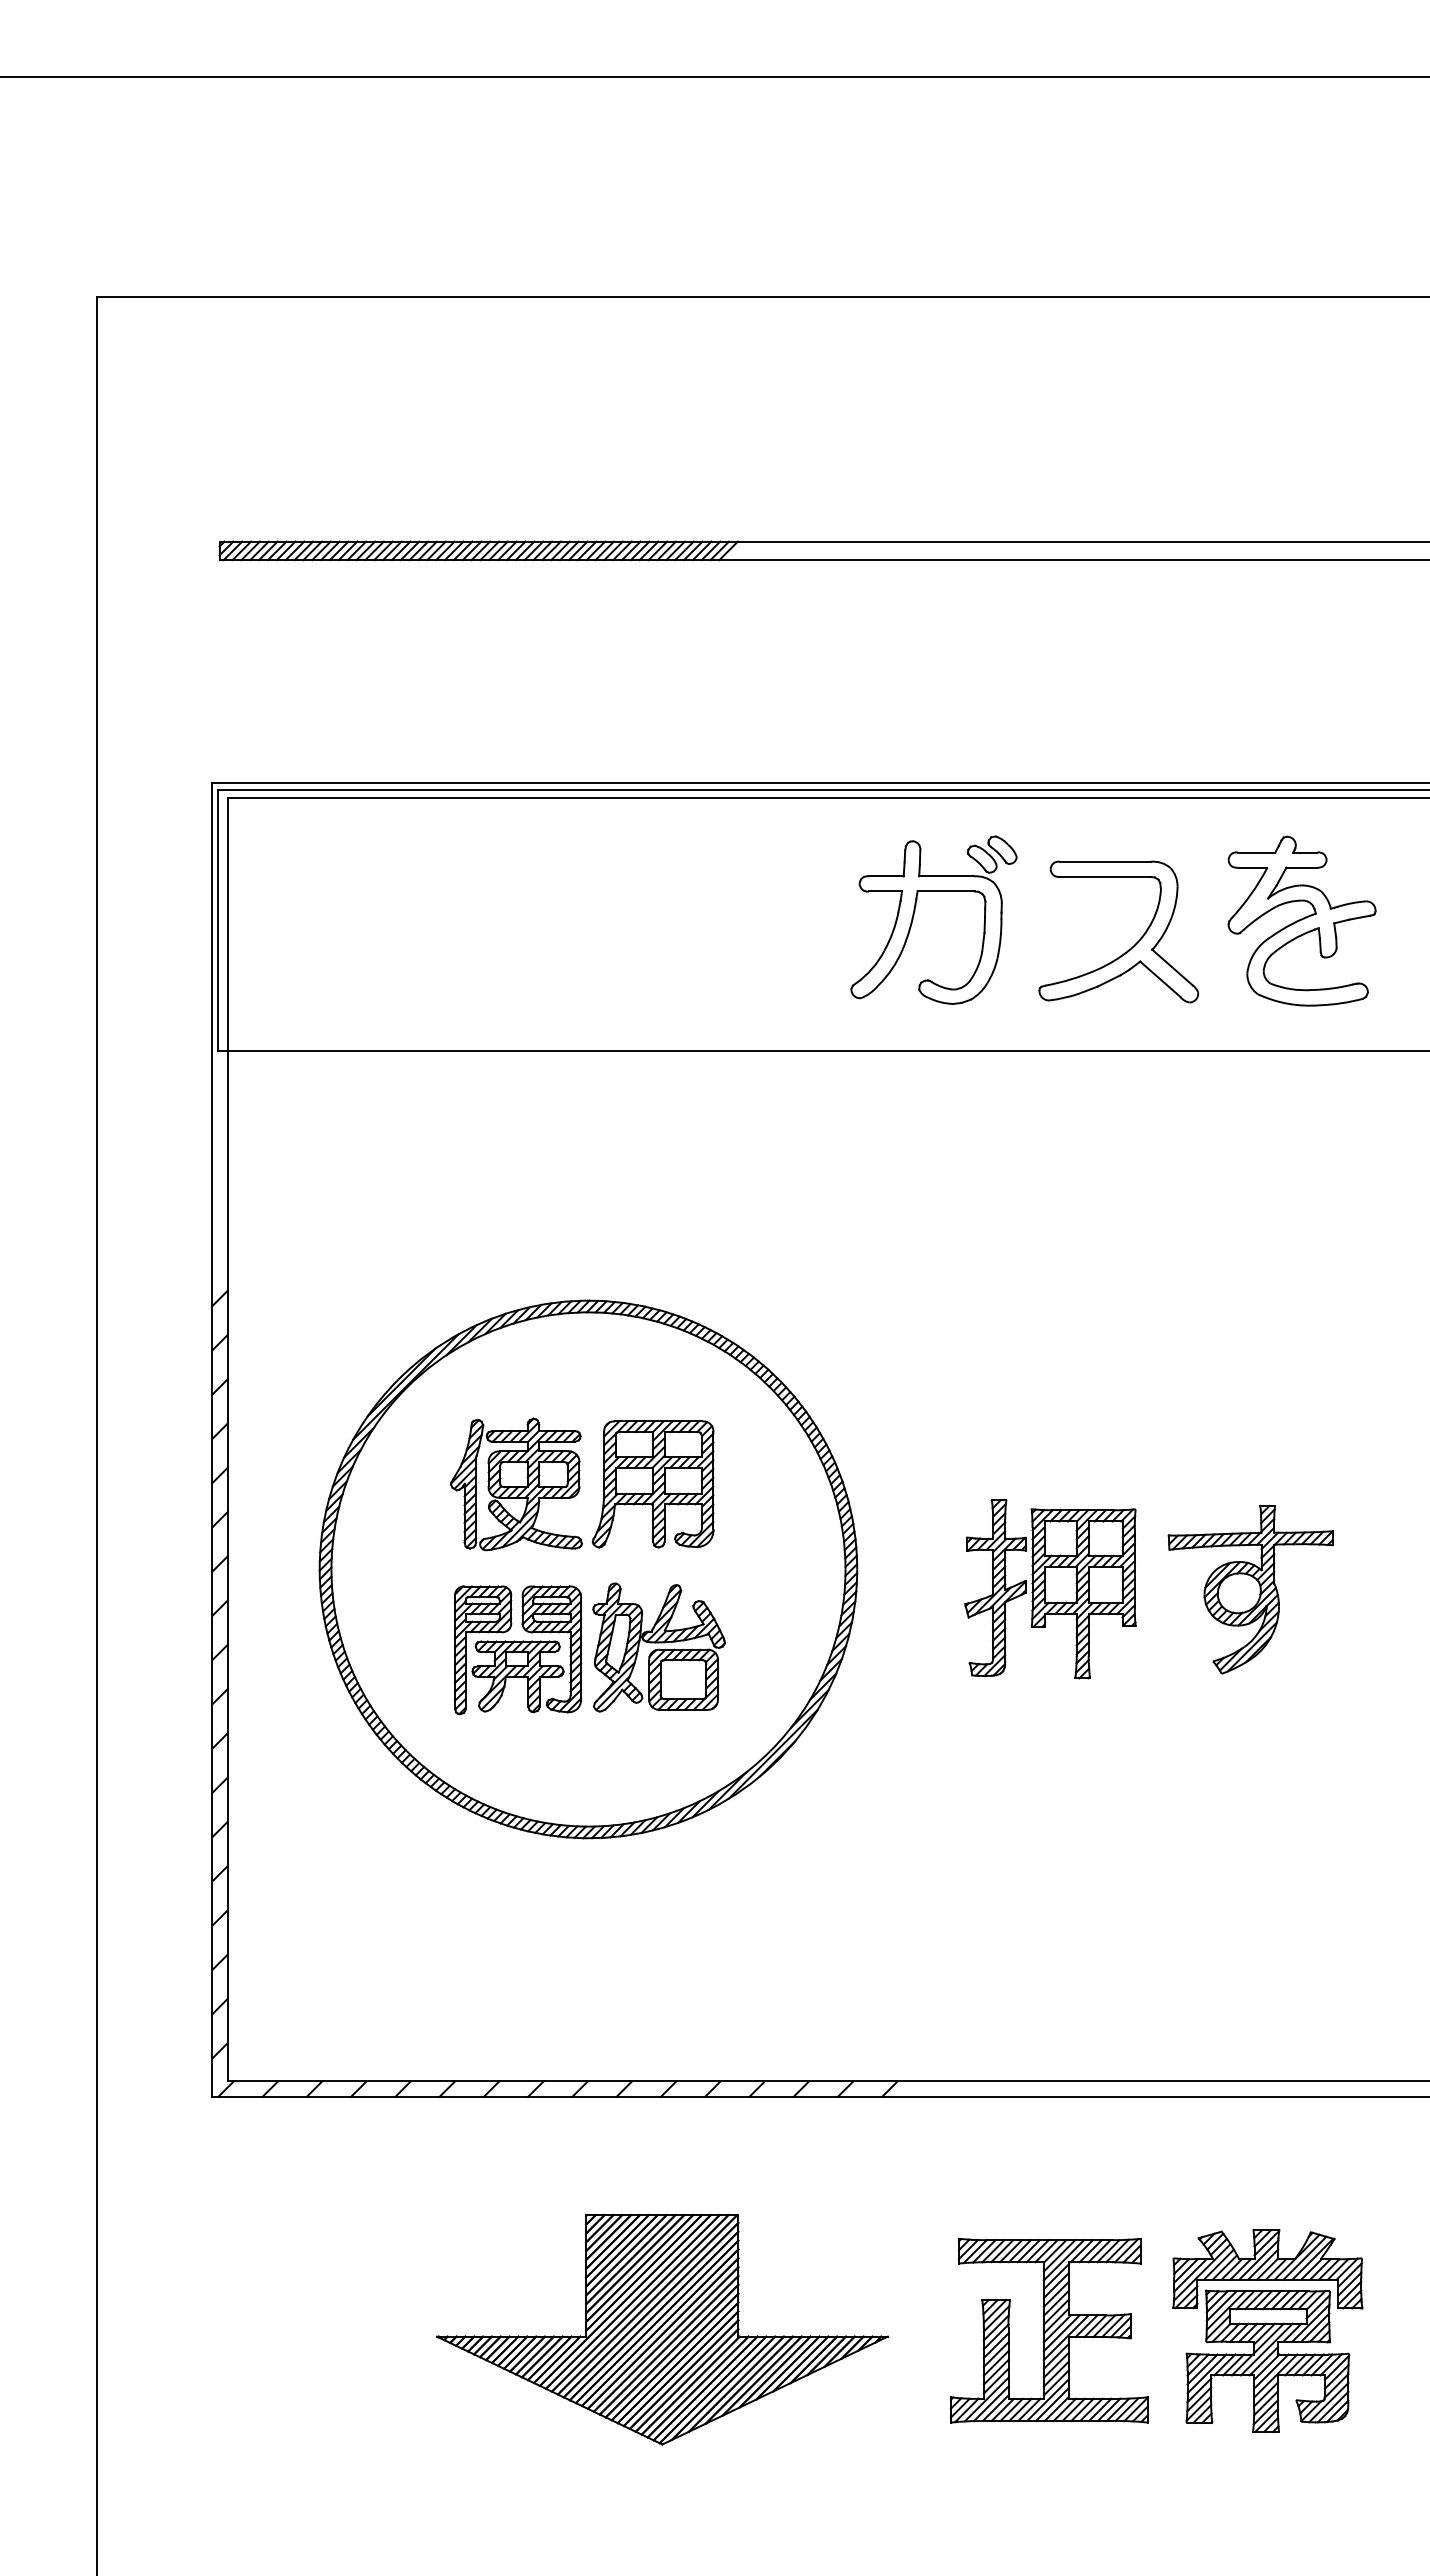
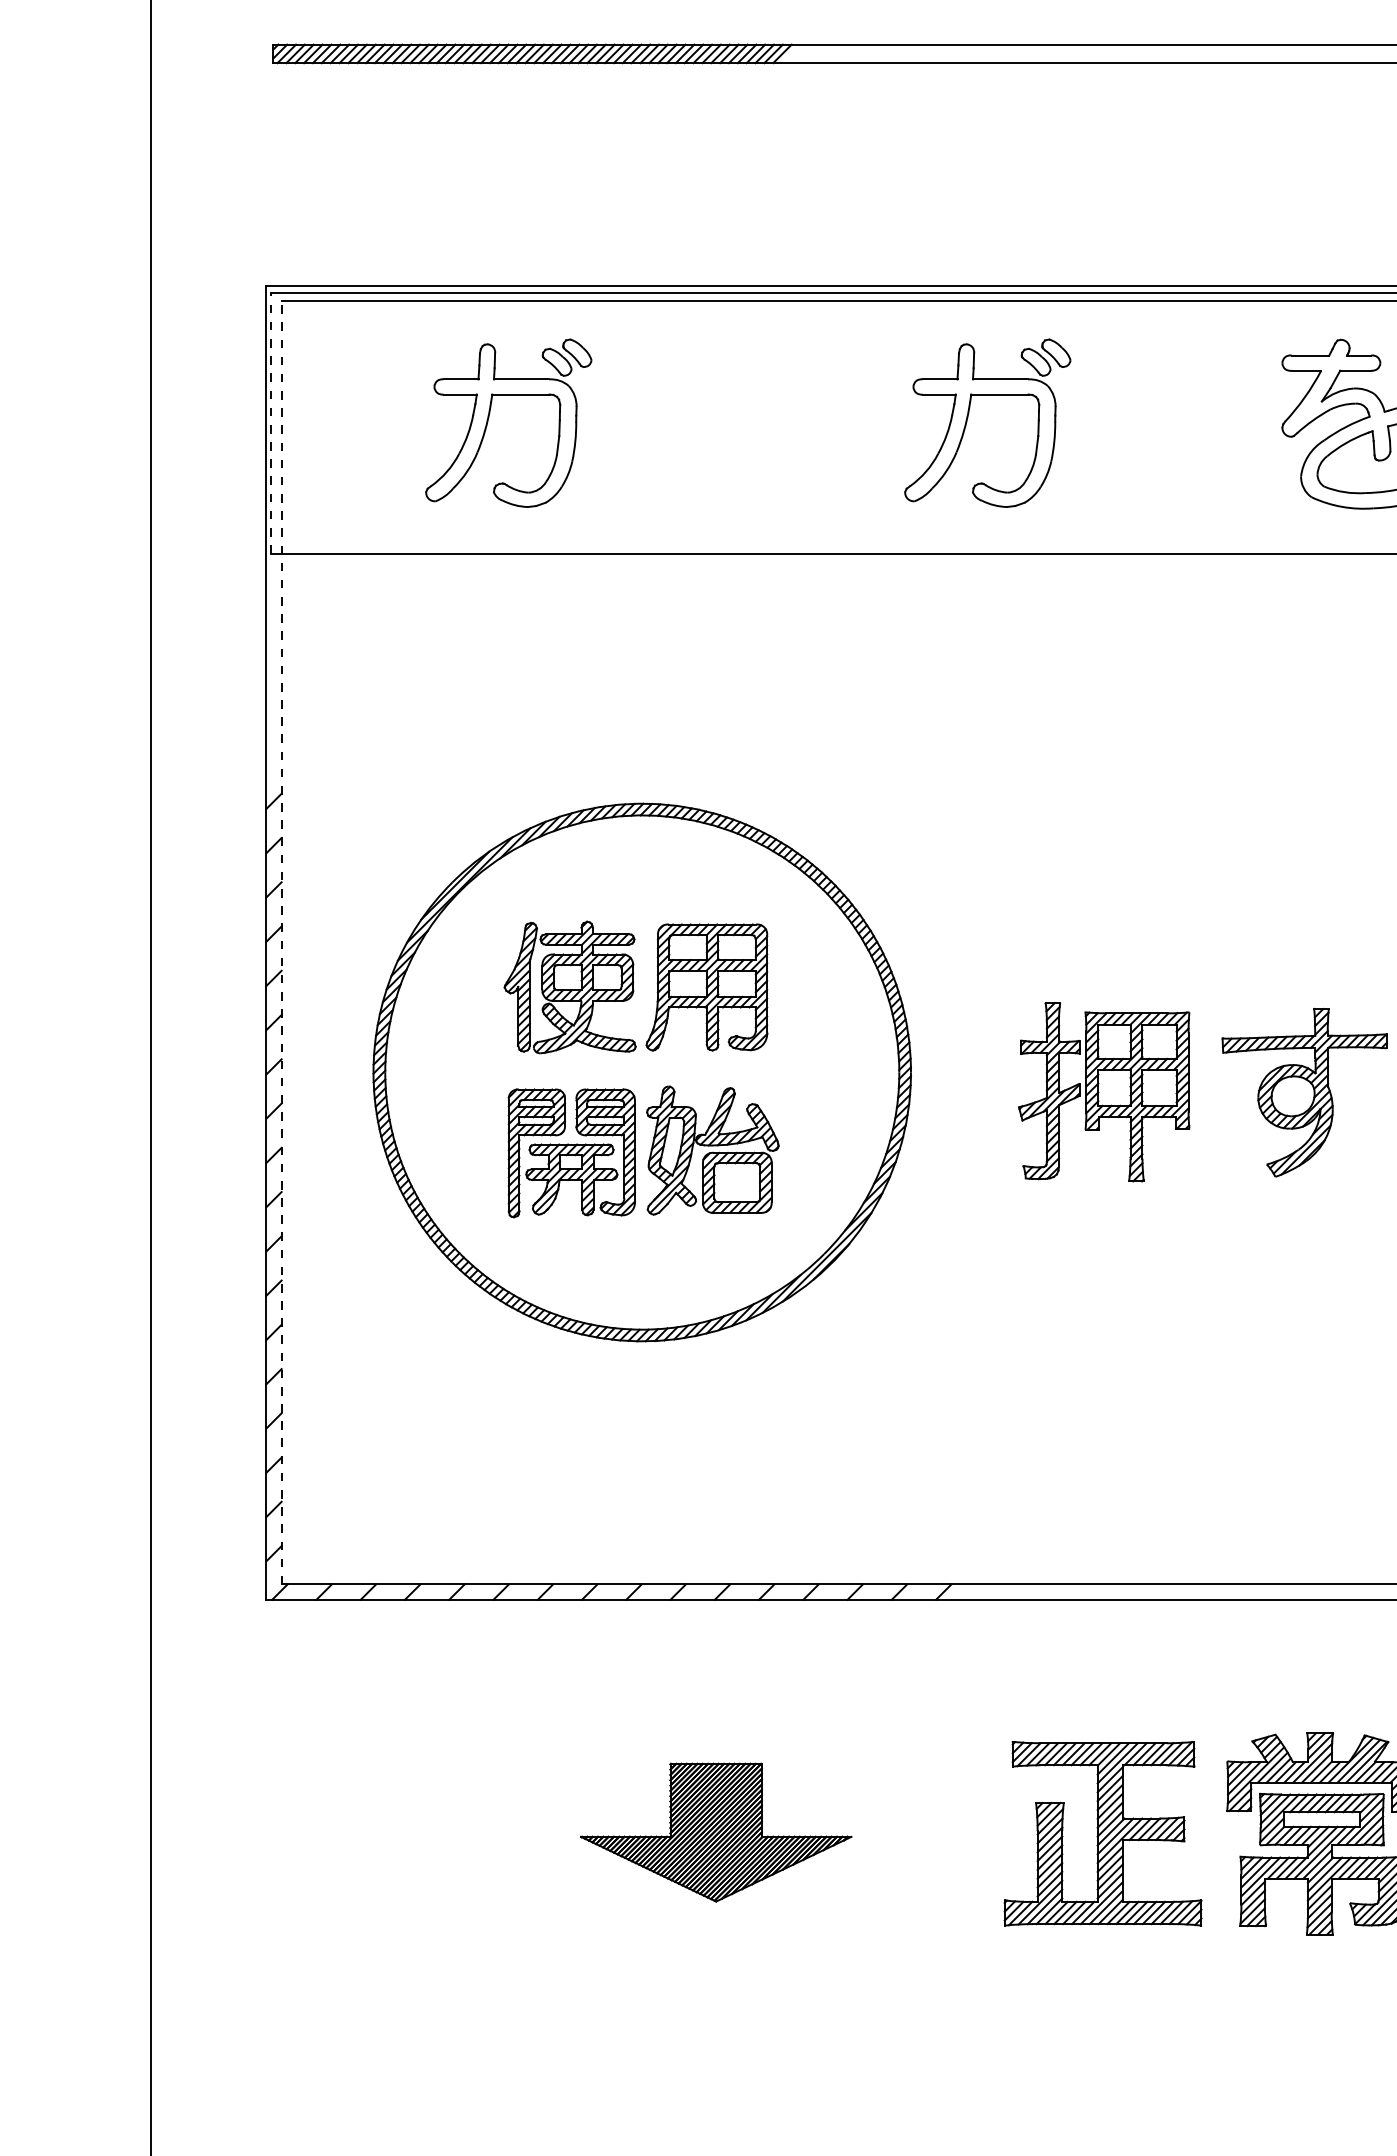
part: (435, 915) -> (489, 418), added
line: (217, 919) -> (271, 422), solid -> dashed
part: (1129, 948) -> (1183, 451), removed
line: (227, 1439) -> (281, 942), solid -> dashed
part: (662, 2329) -> (716, 1832), size x0.6

